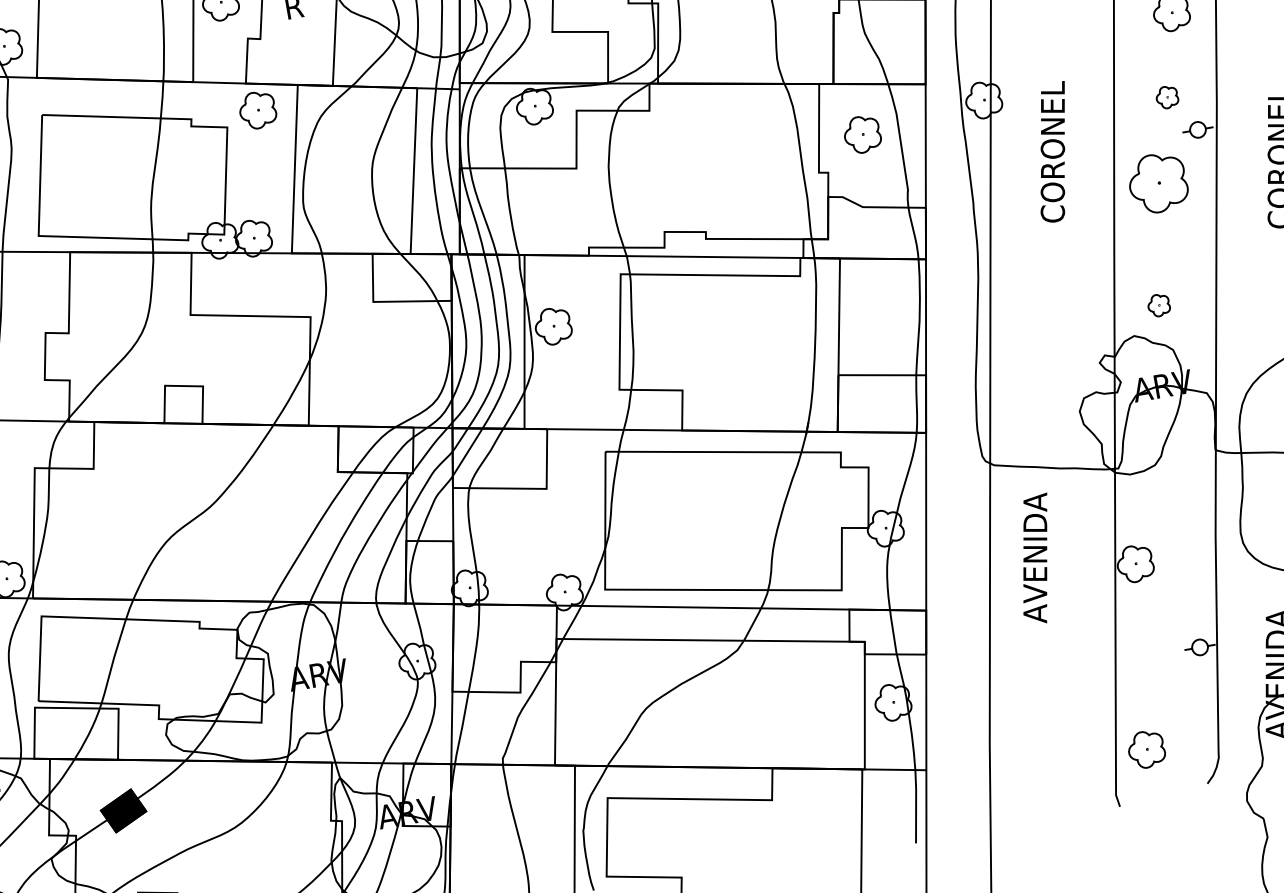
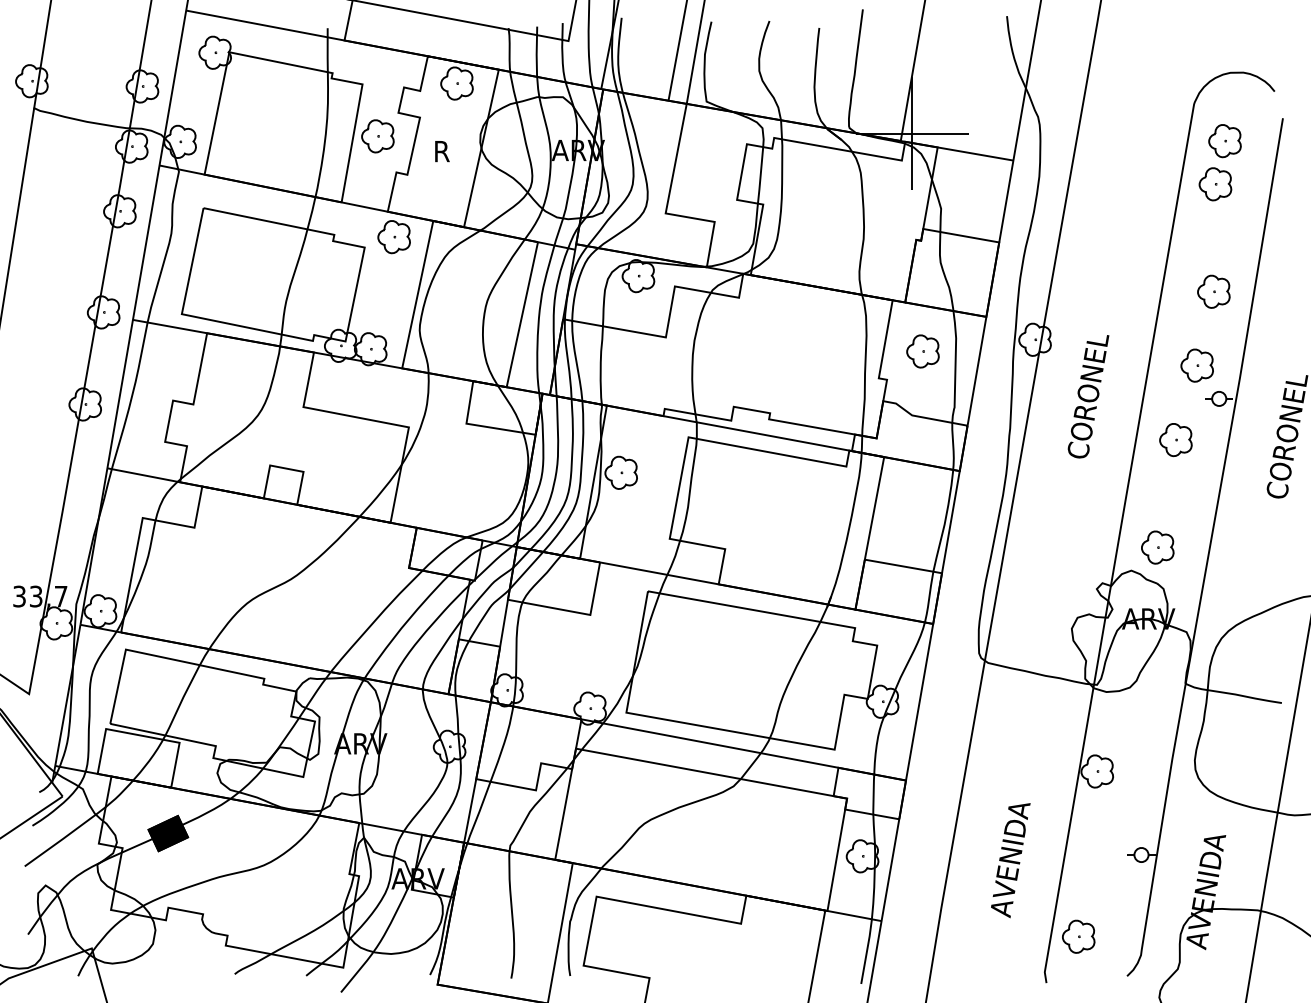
part: (1166, 97) -> (1196, 365), size x1.67
part: (1157, 184) -> (1175, 440), size x0.62
part: (1158, 305) -> (1157, 547), size x1.67
text: (1035, 559) -> (1010, 860), moved

